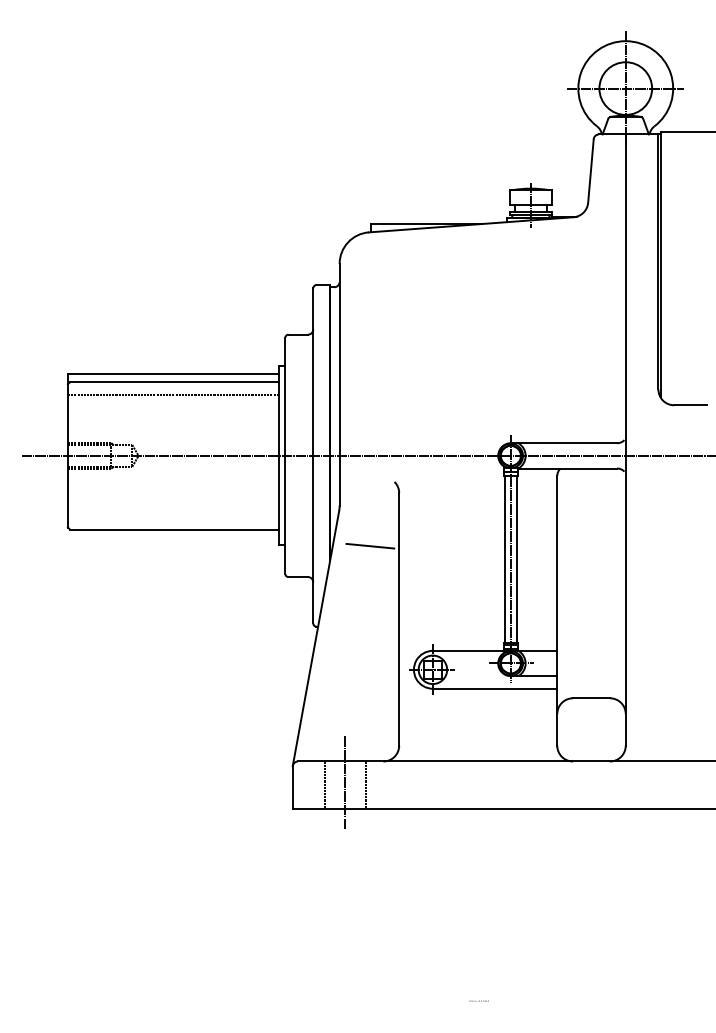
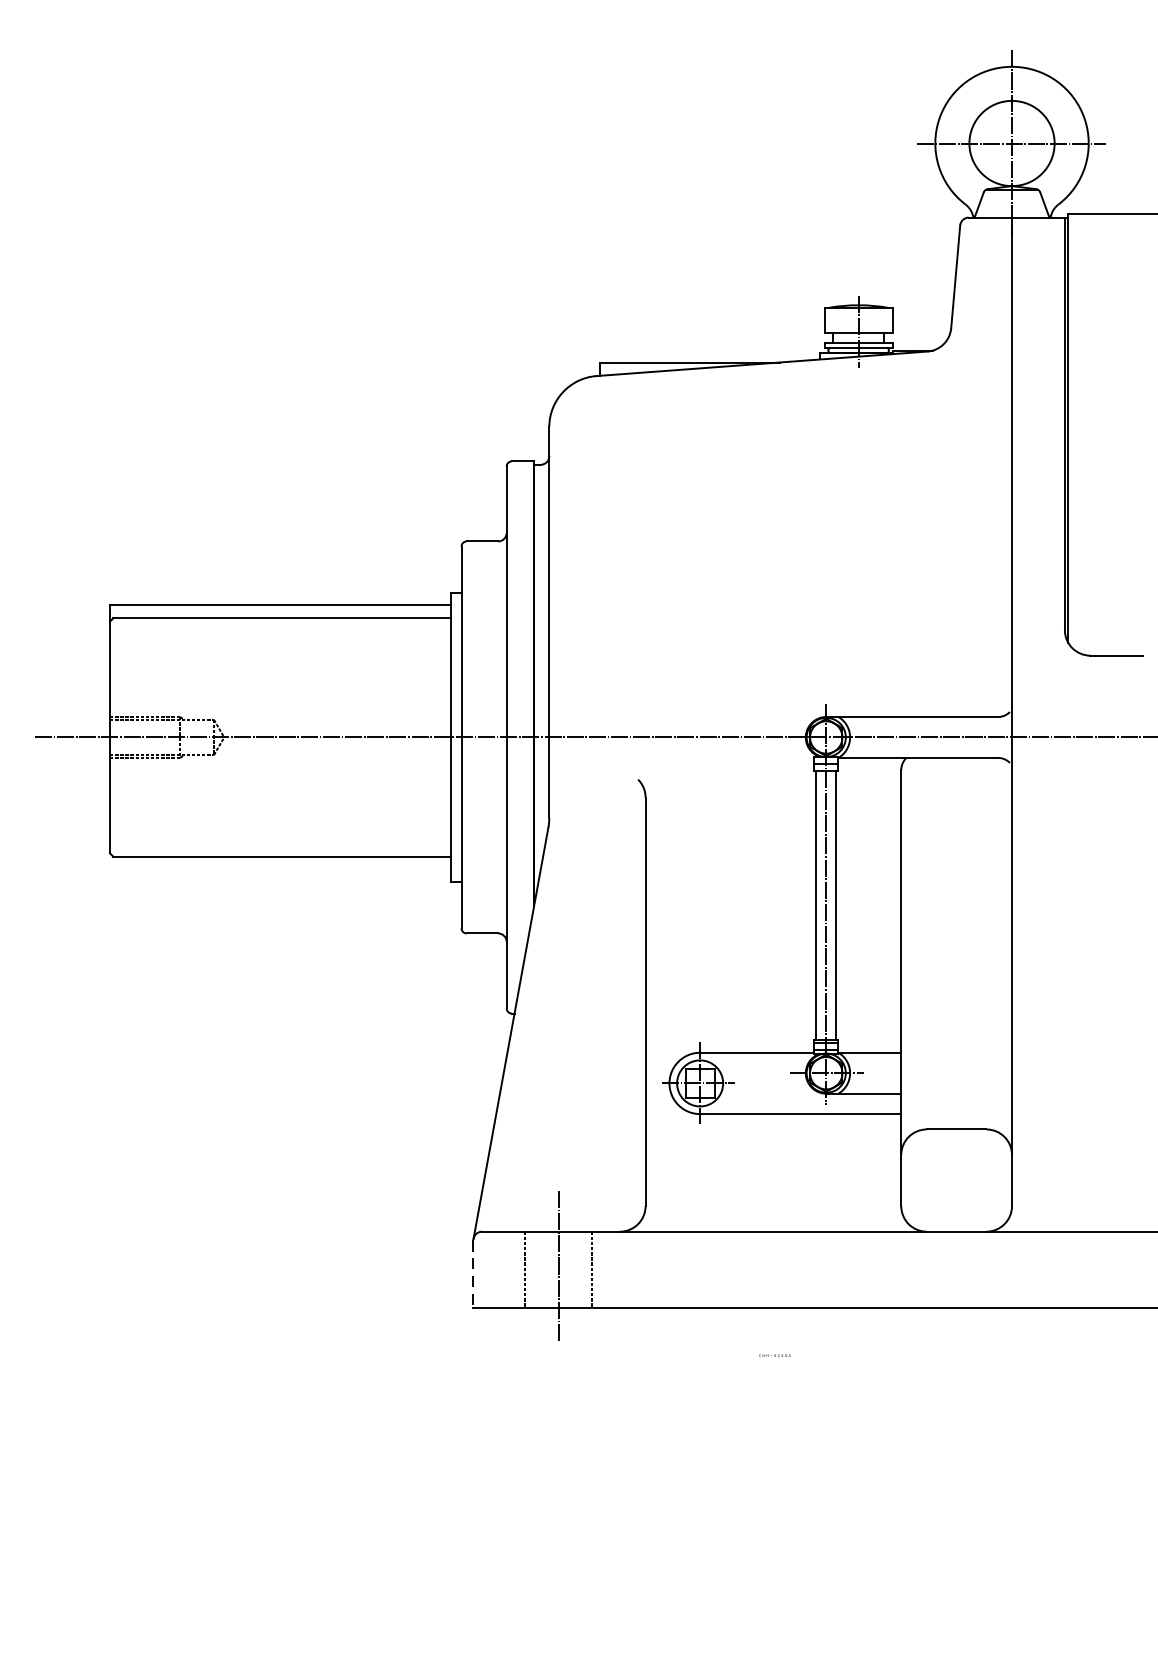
line: (173, 394) -> (280, 638), removed
line: (370, 545) -> (599, 882), removed
line: (292, 788) -> (473, 1275), solid -> dashed
text: (478, 1000) -> (773, 1354), moved

